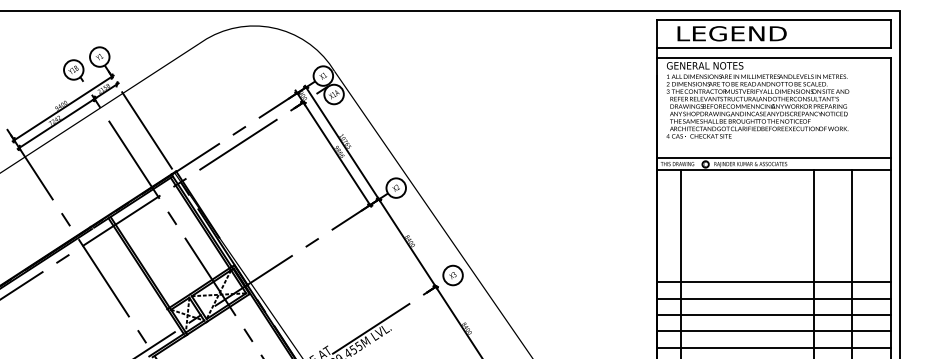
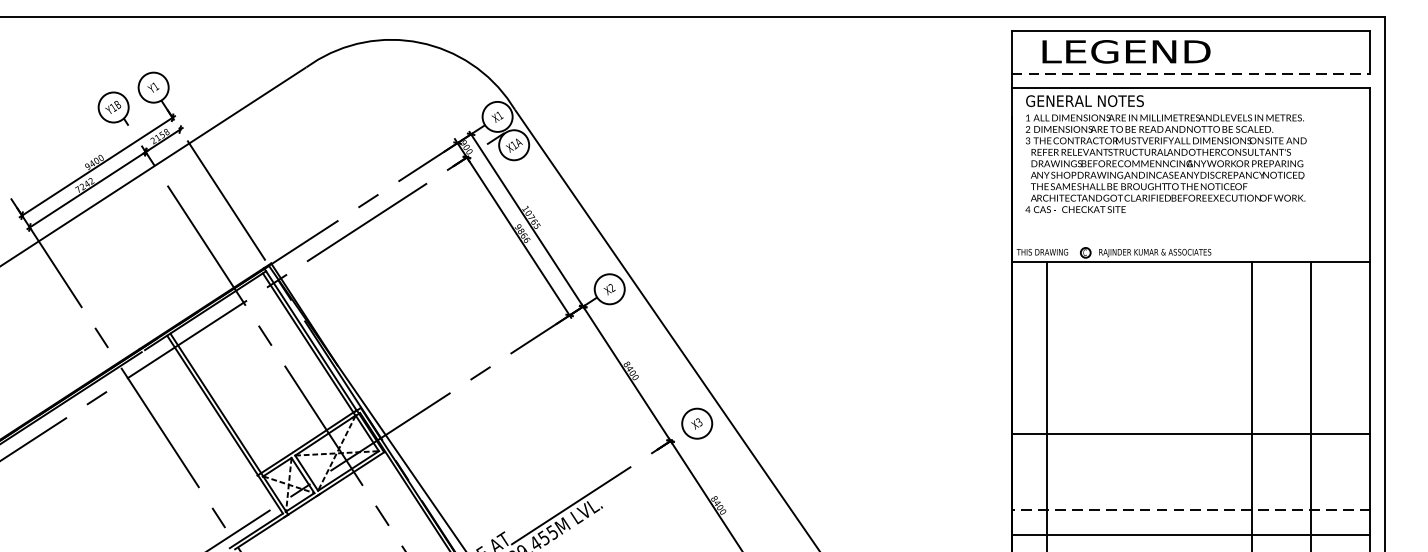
line: (774, 48) -> (1191, 74), solid -> dashed
line: (773, 157) -> (1190, 242), removed
line: (773, 298) -> (1190, 459), removed
line: (773, 315) -> (1190, 485), removed
line: (774, 331) -> (1191, 509), solid -> dashed

